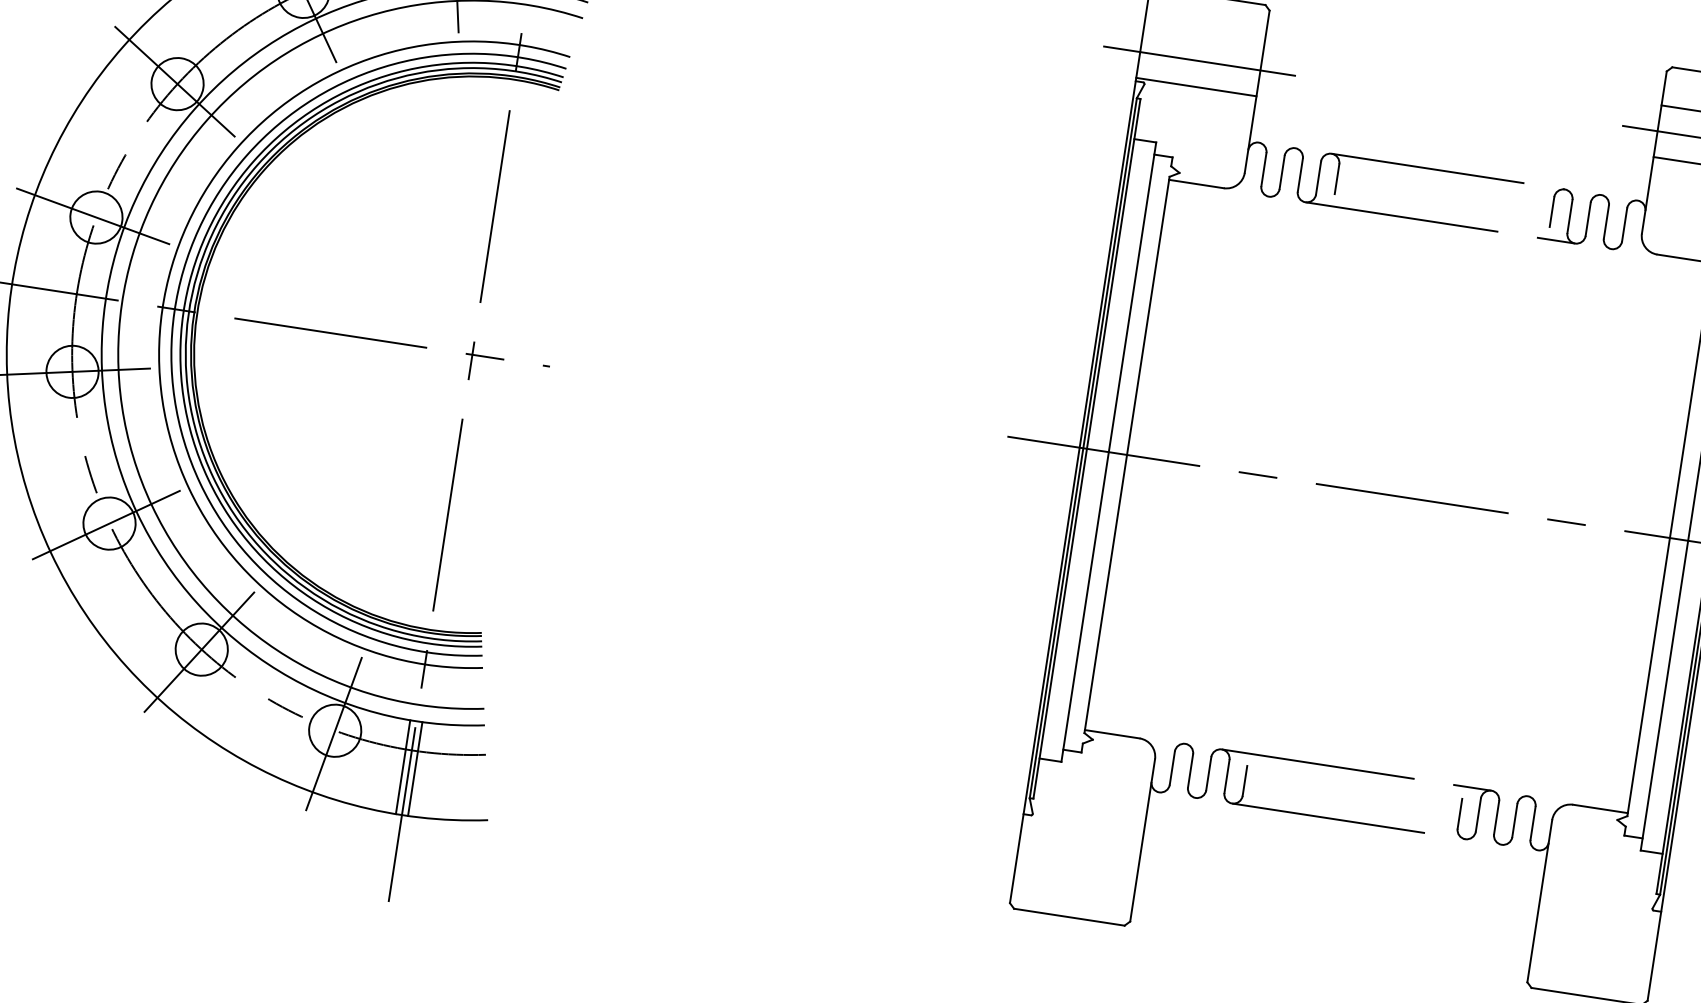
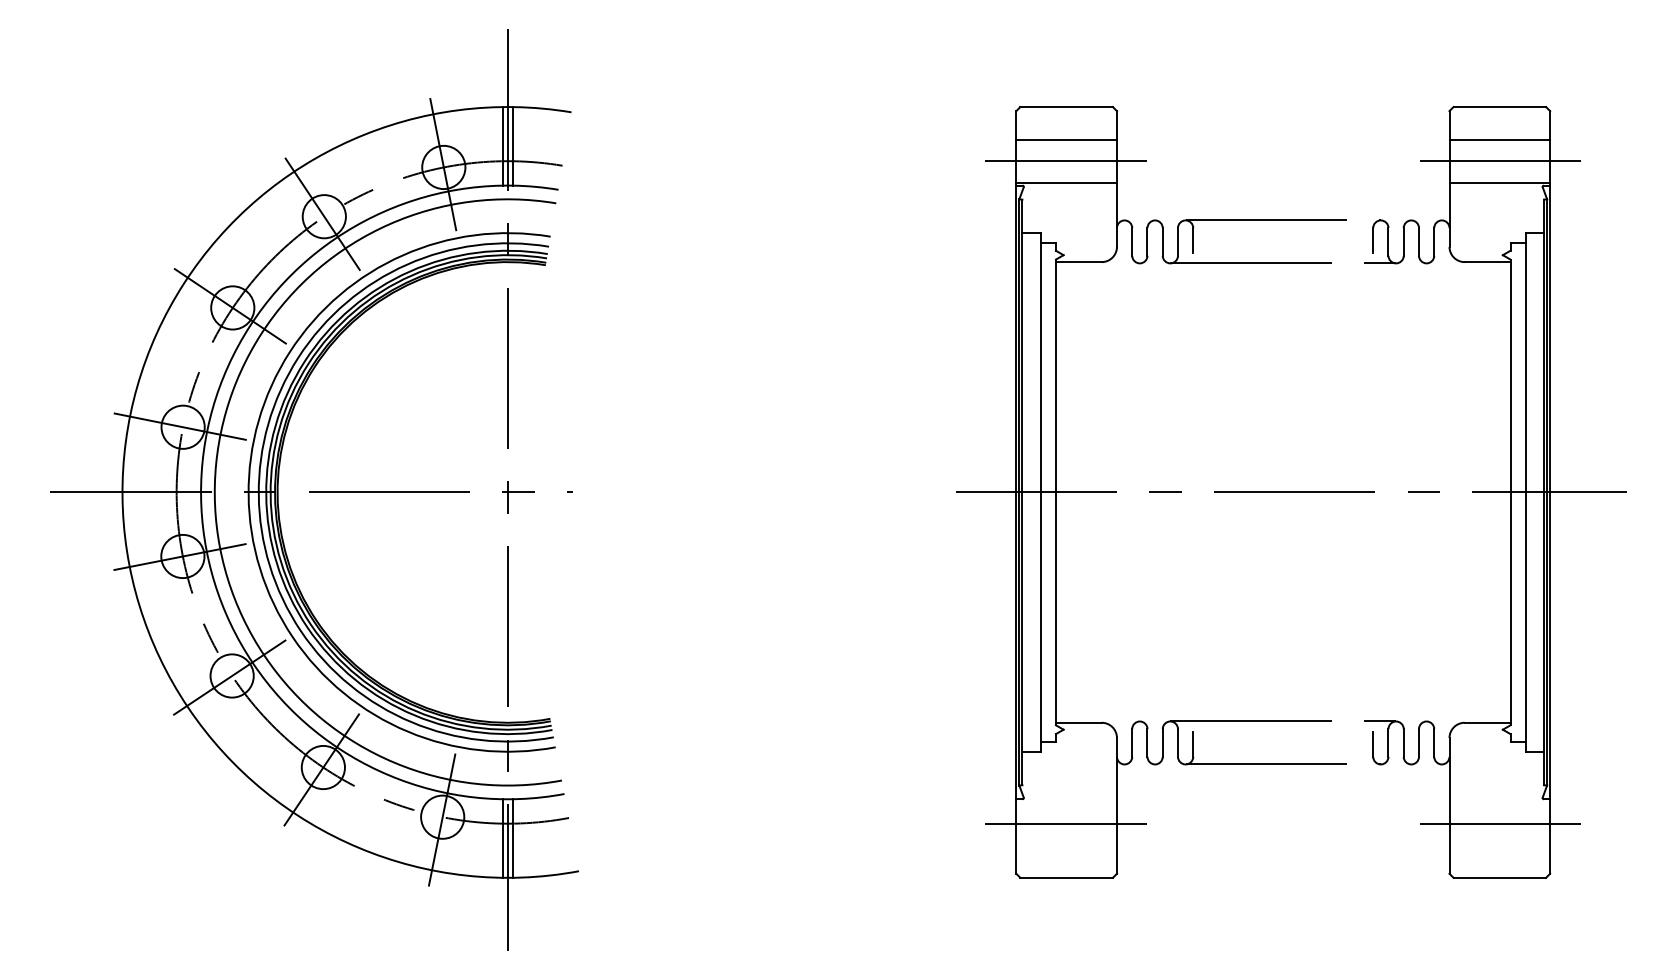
line: (1204, 35) -> (1066, 139), added
line: (1079, 852) -> (1066, 823), added
line: (1596, 931) -> (1499, 823), added

